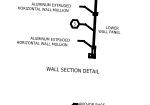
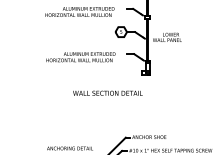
text: (72, 69) -> (107, 92), moved

